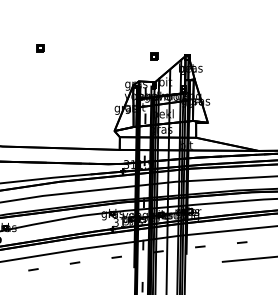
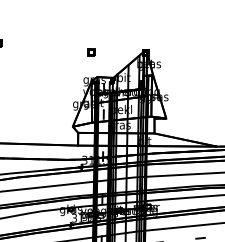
part: (154, 56) -> (91, 52), moved

